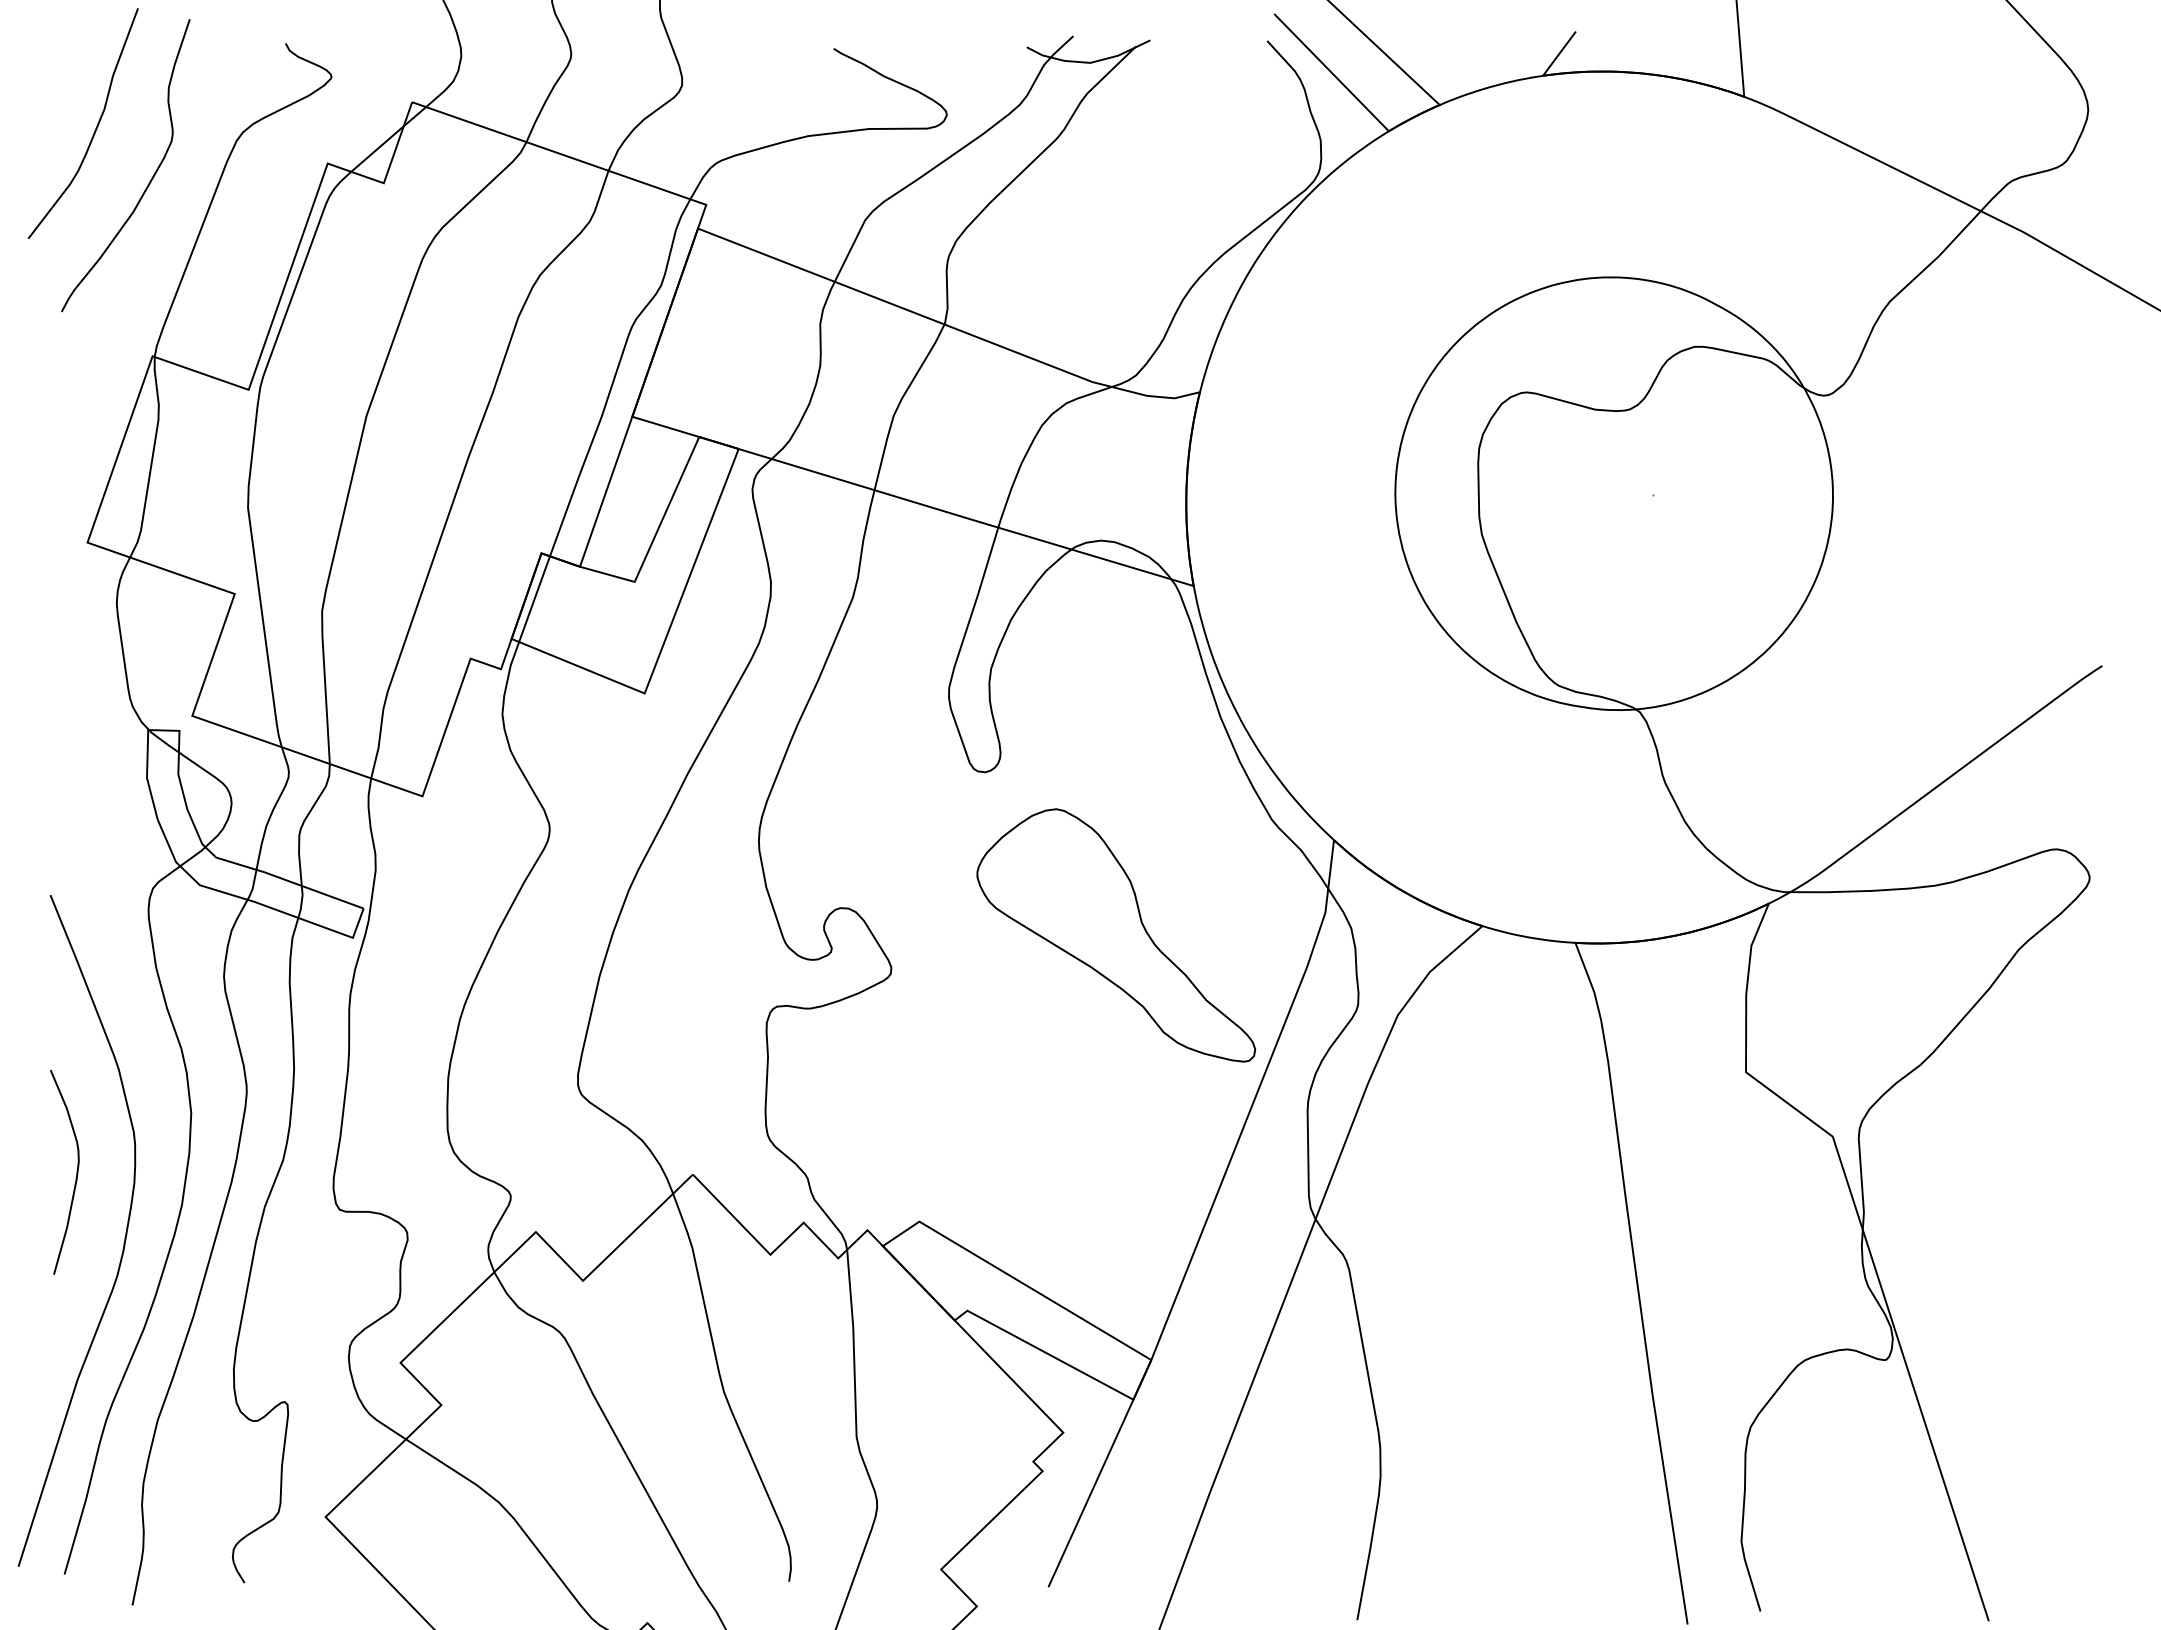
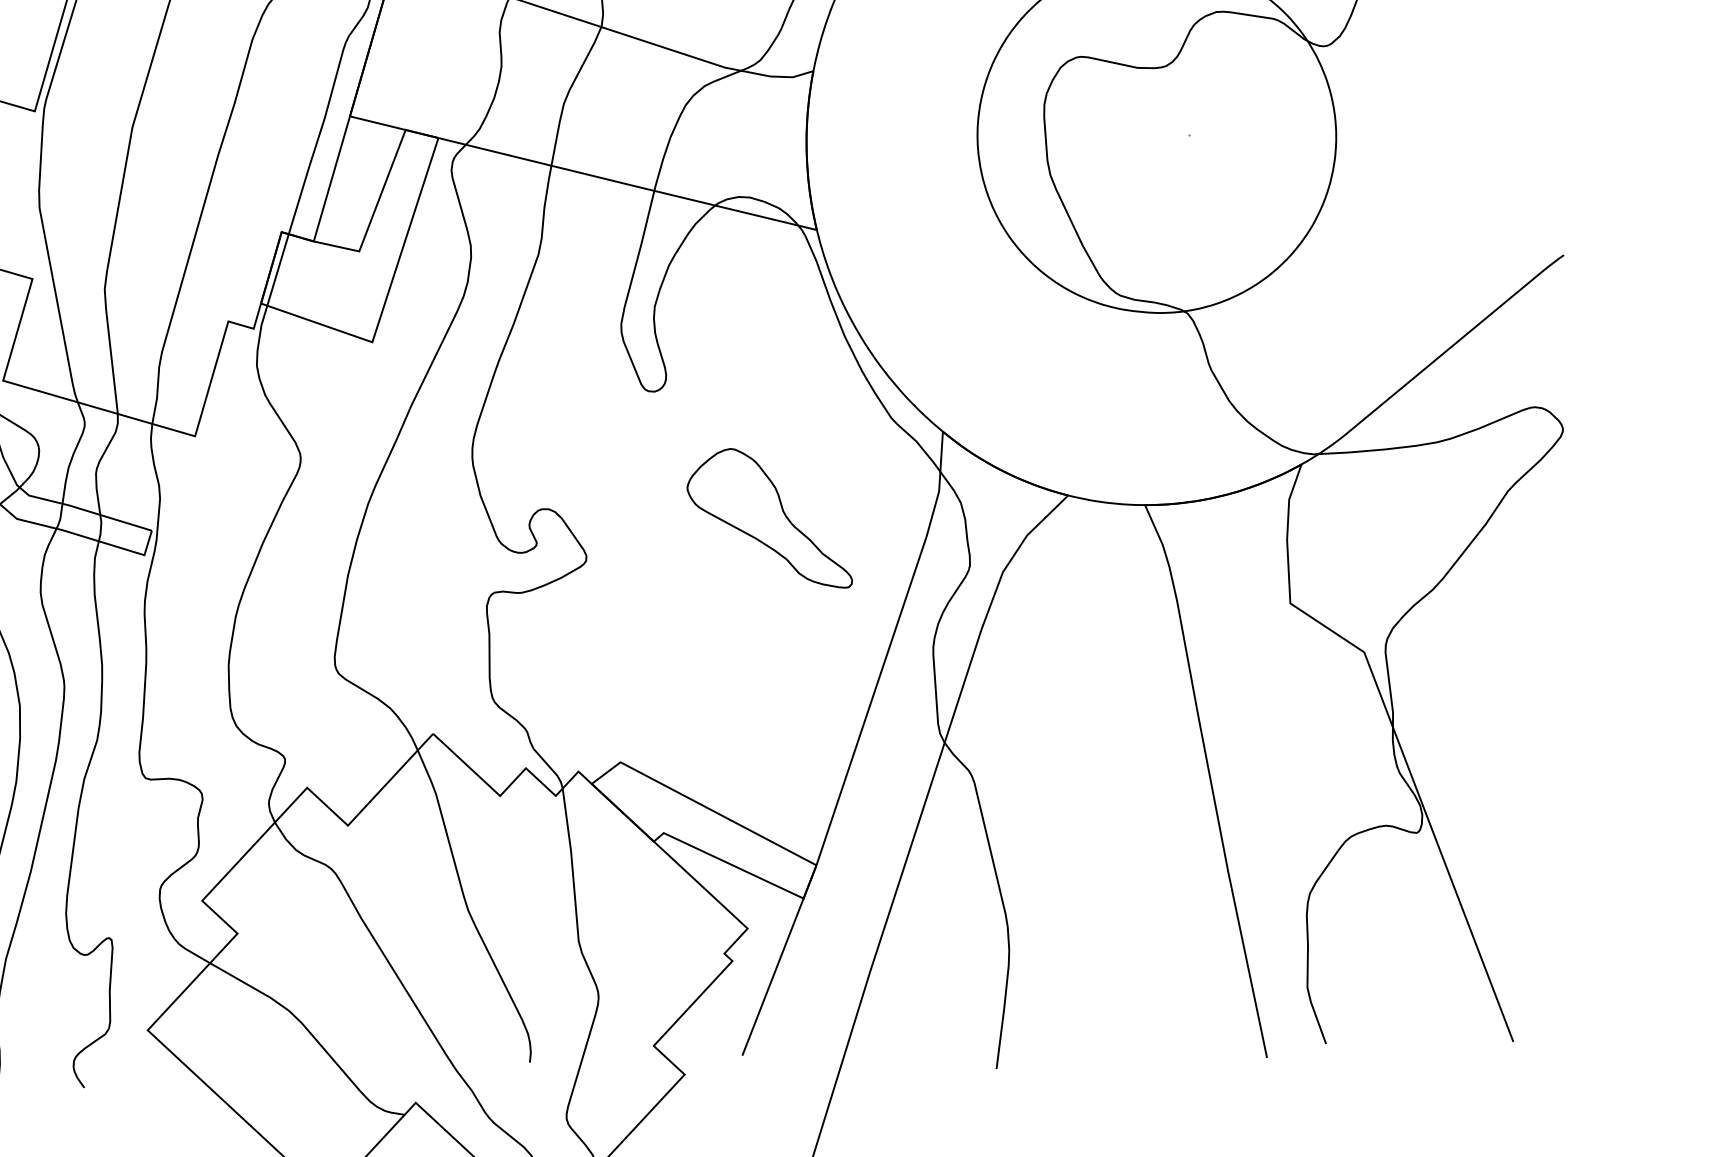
part: (1116, 935) -> (769, 519), size x0.7

